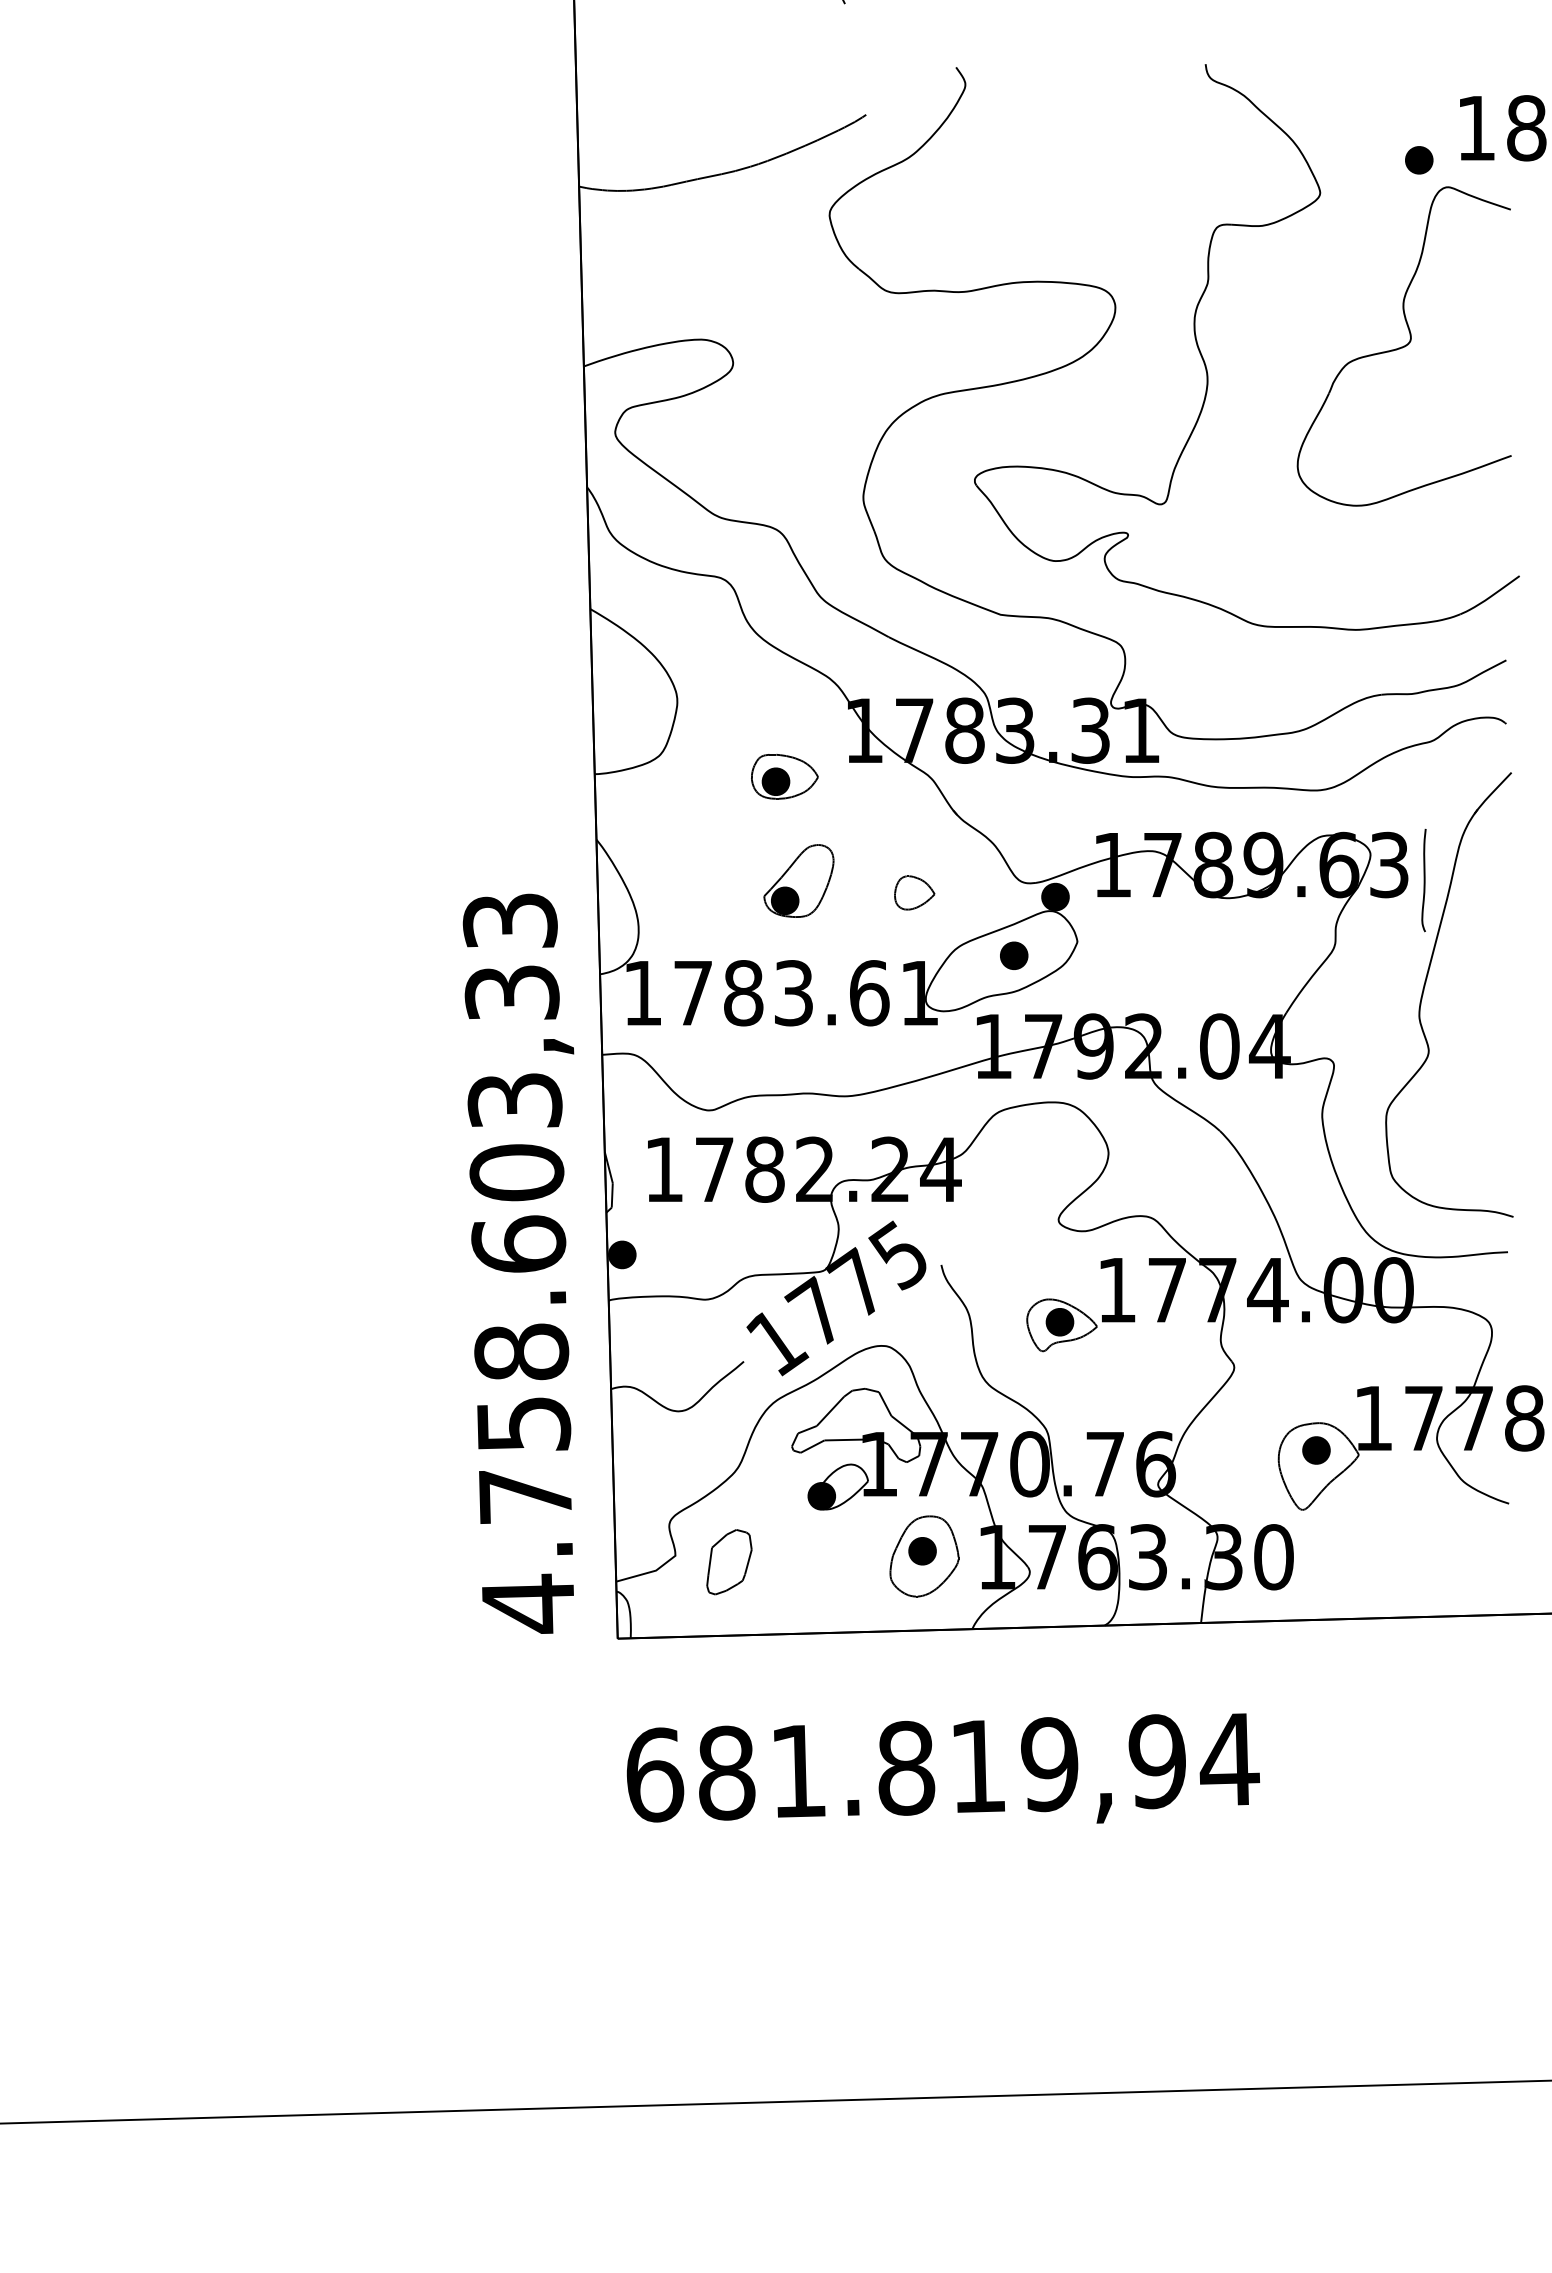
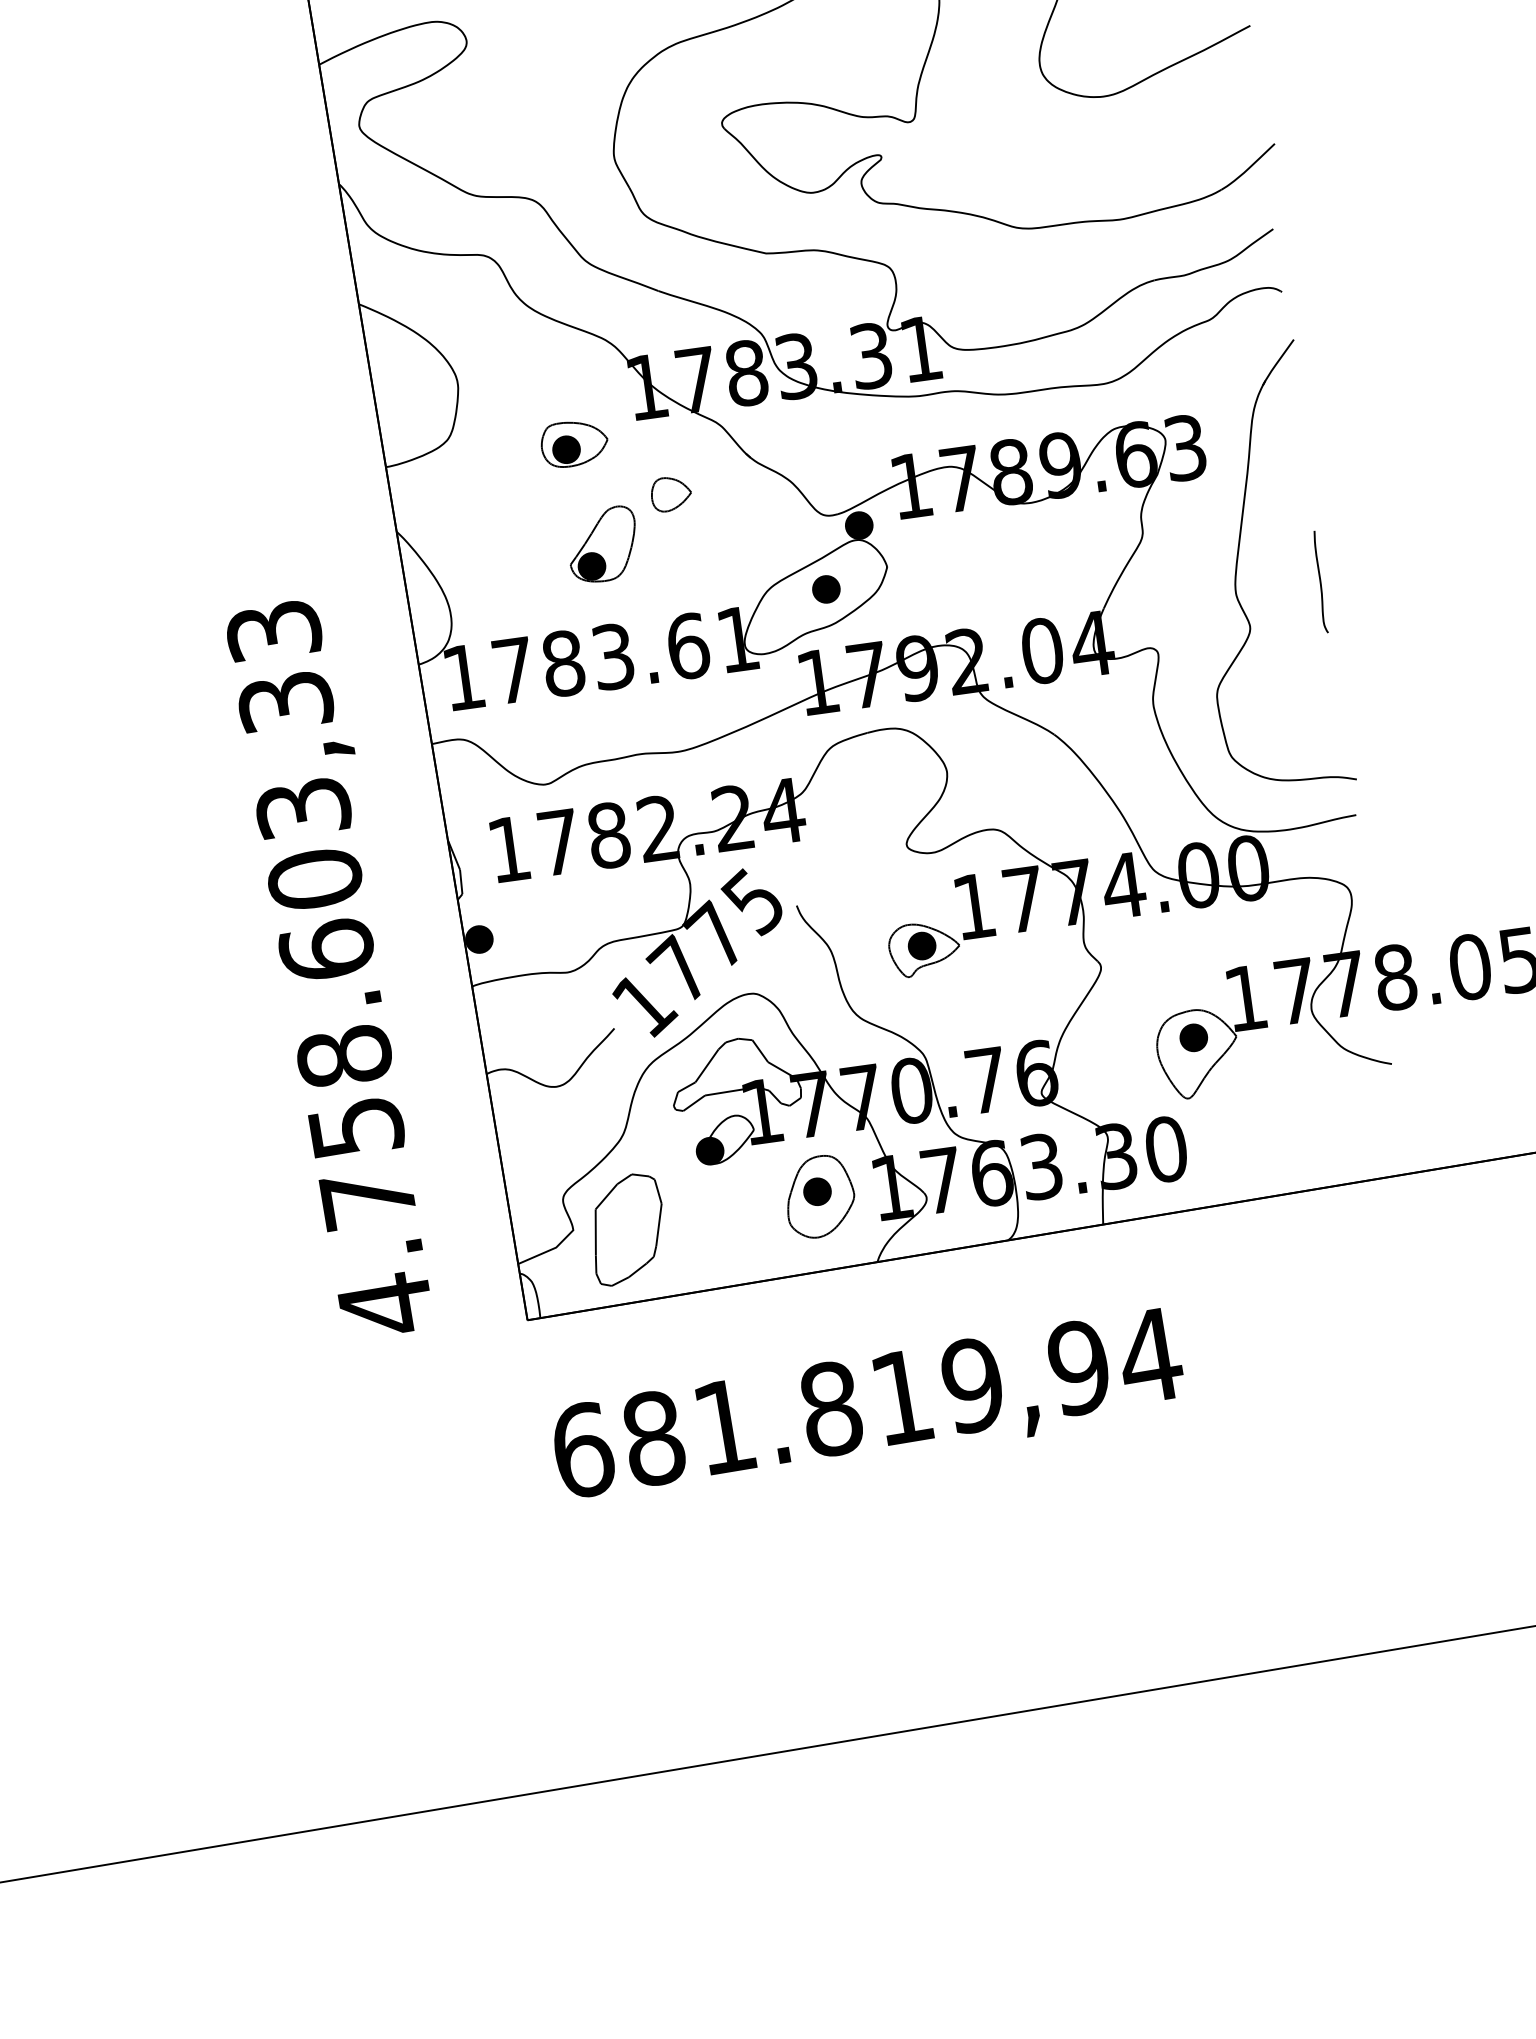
curve: (1423, 880) -> (1319, 582), moved
part: (914, 892) -> (671, 493), moved
text: (518, 1263) -> (329, 969), moved
part: (729, 1561) -> (627, 1228), size x1.67

